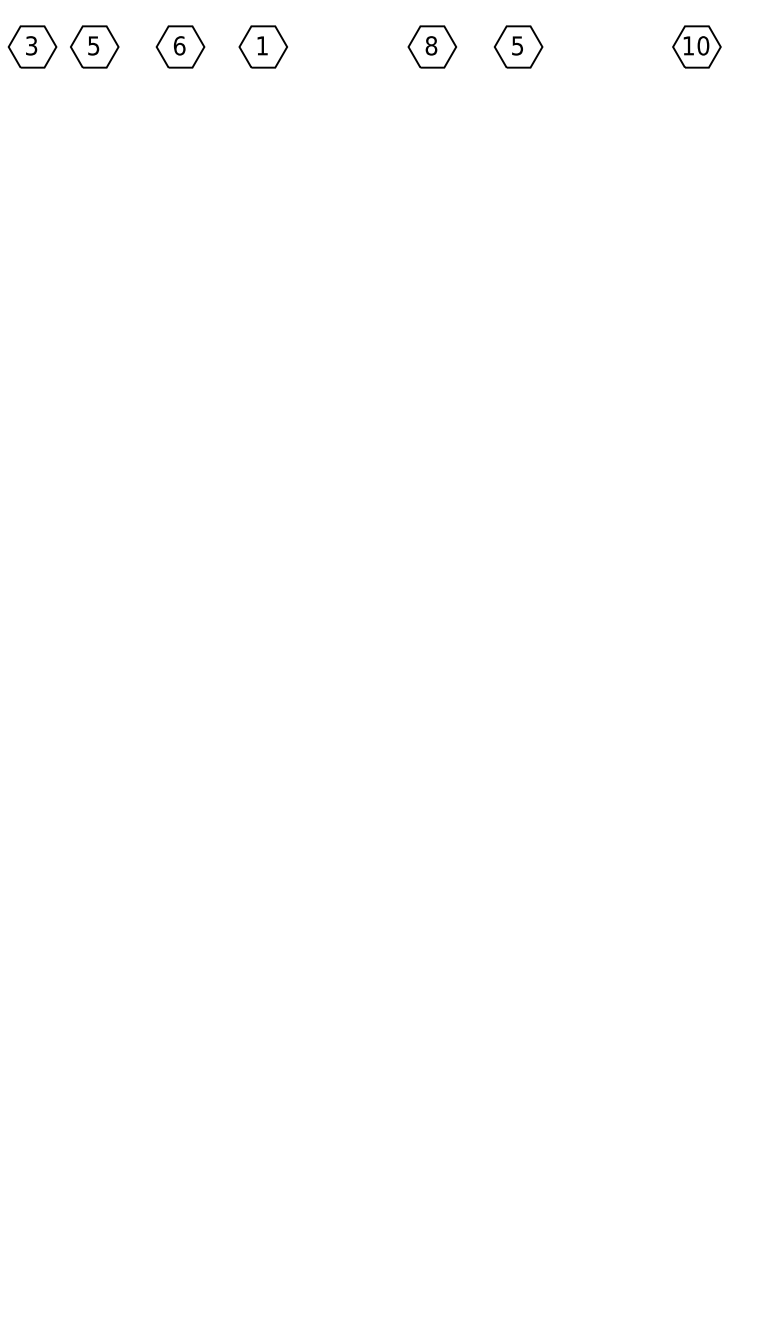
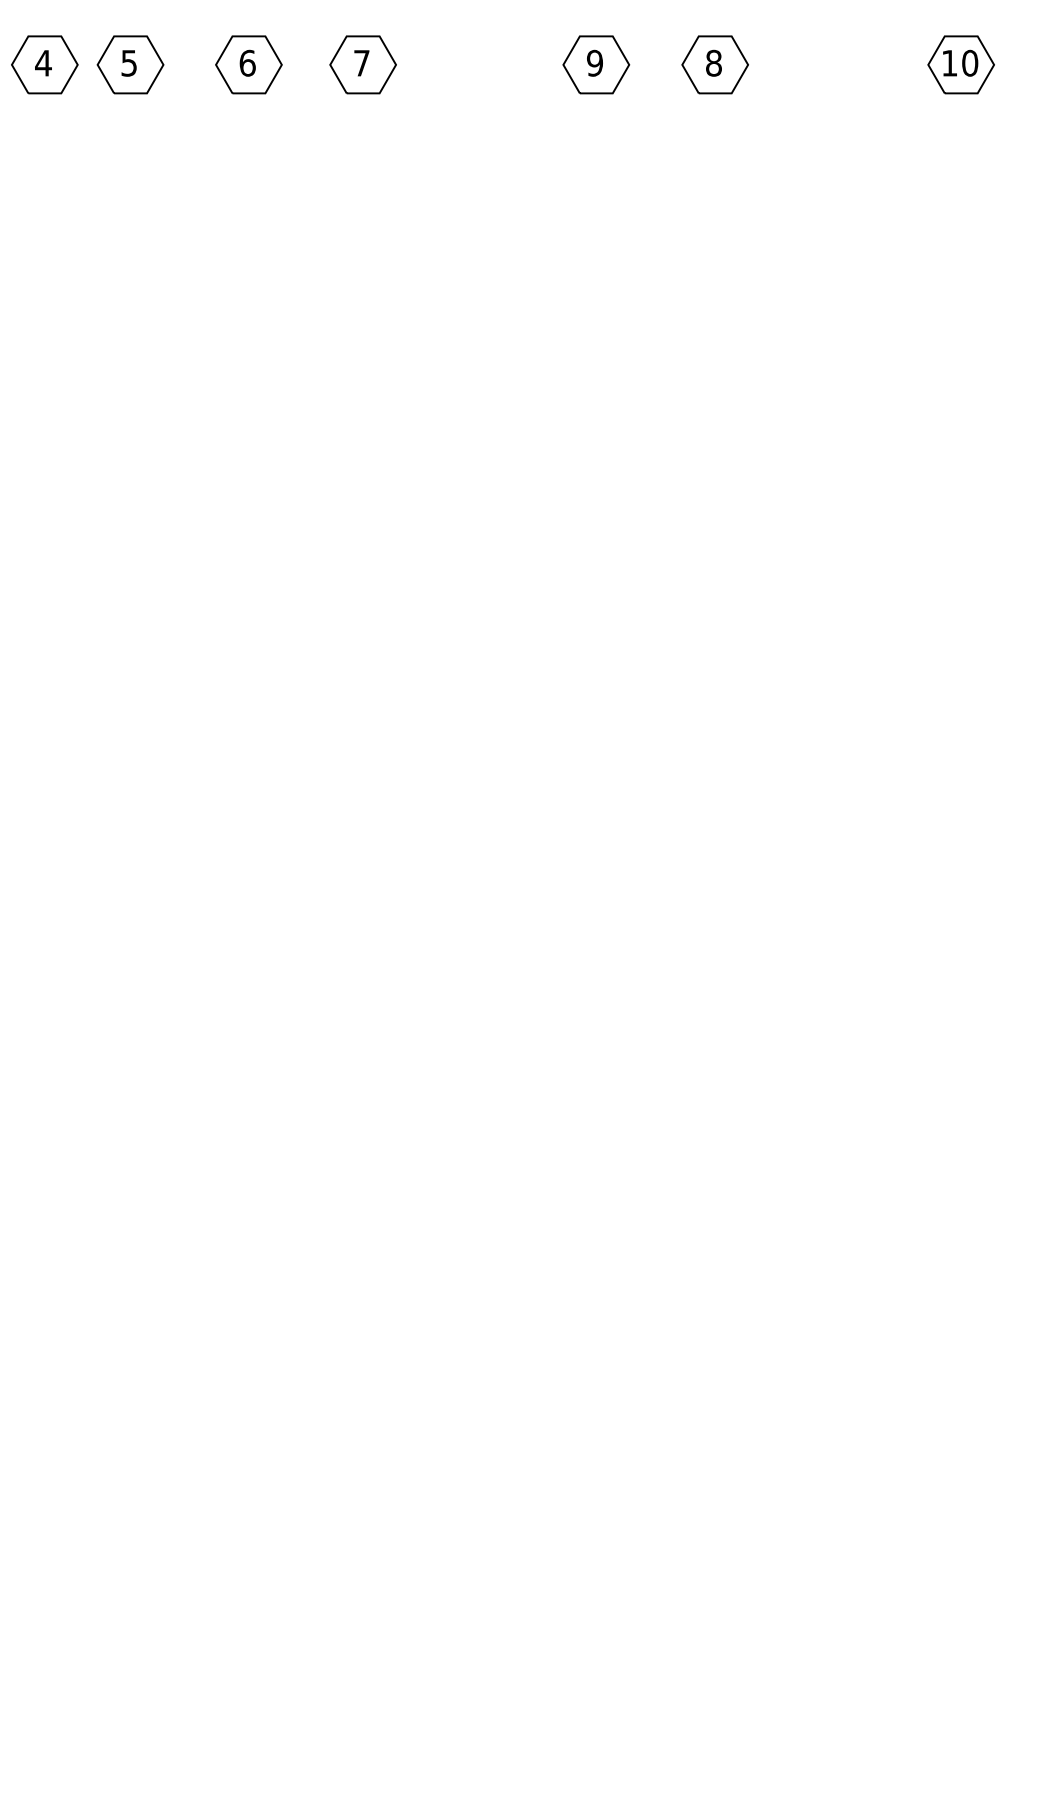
text: (31, 45) -> (43, 62), 3 -> 4
text: (262, 45) -> (362, 62), 1 -> 7
text: (431, 45) -> (595, 62), 8 -> 9
text: (517, 45) -> (713, 62), 5 -> 8

